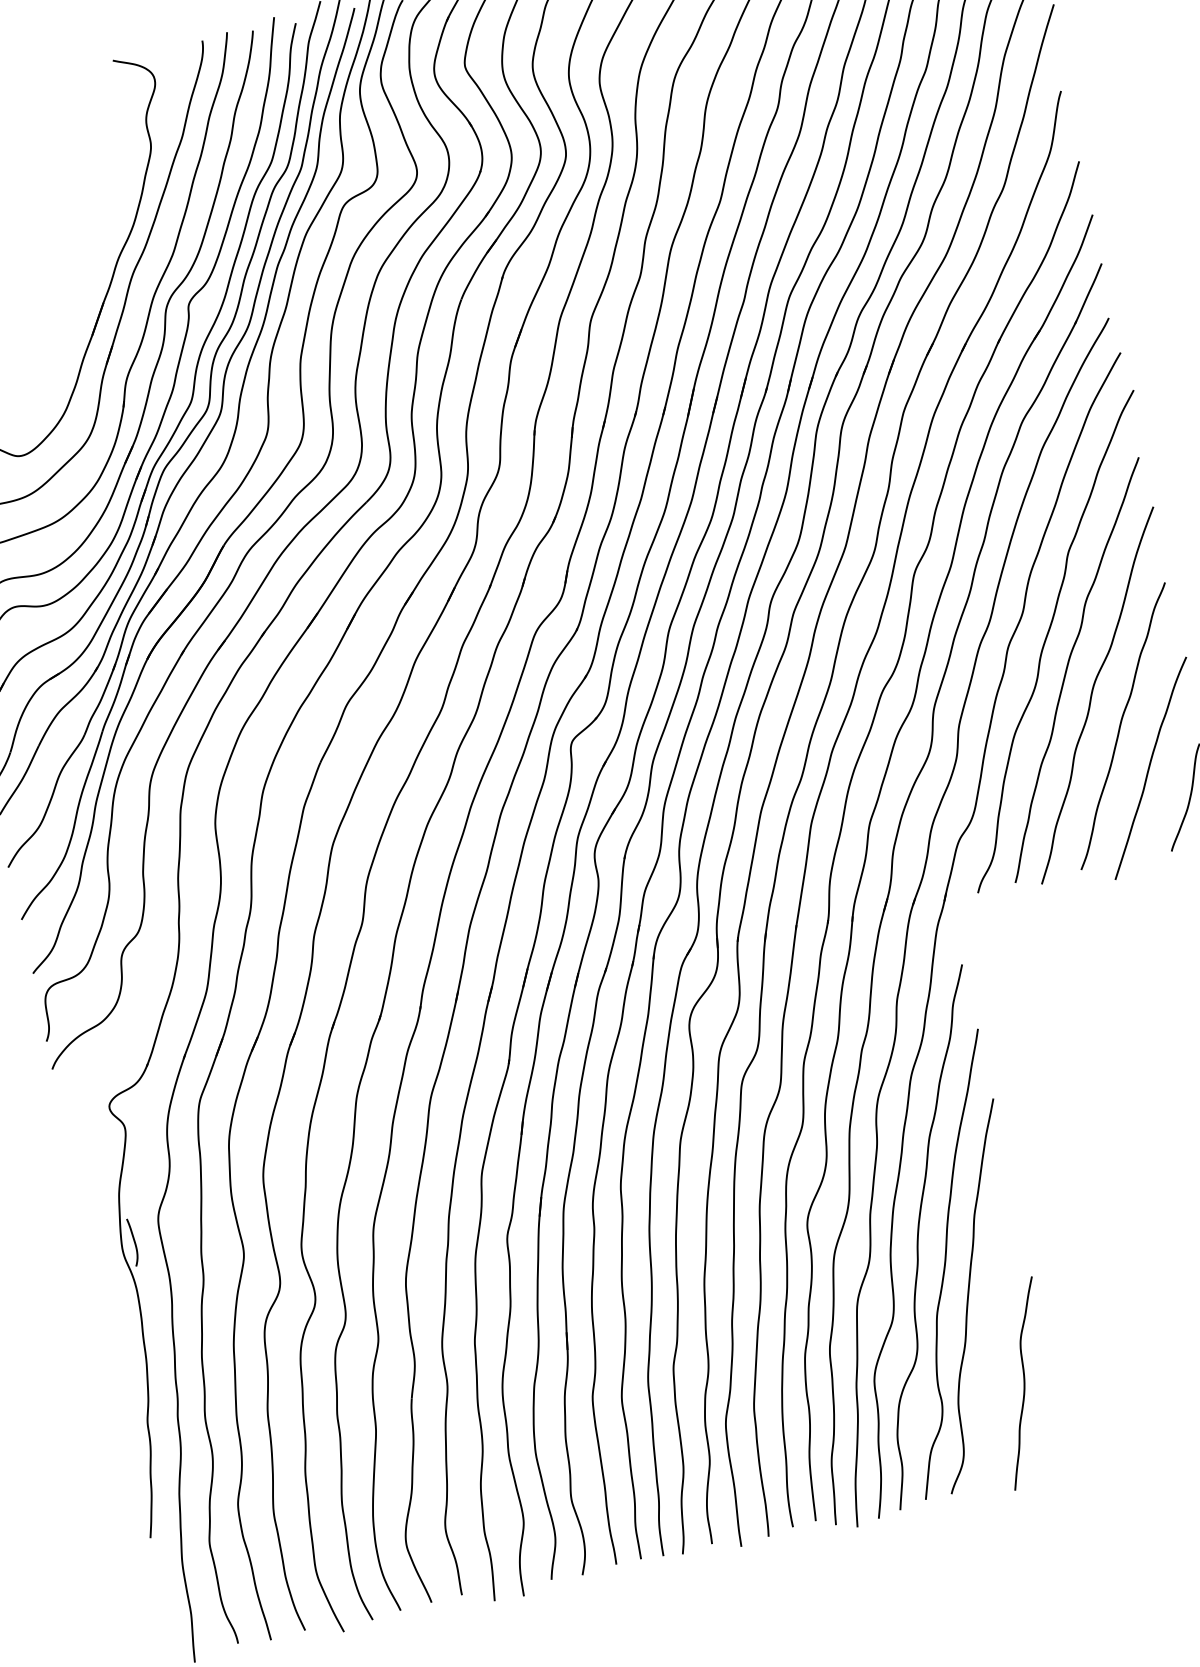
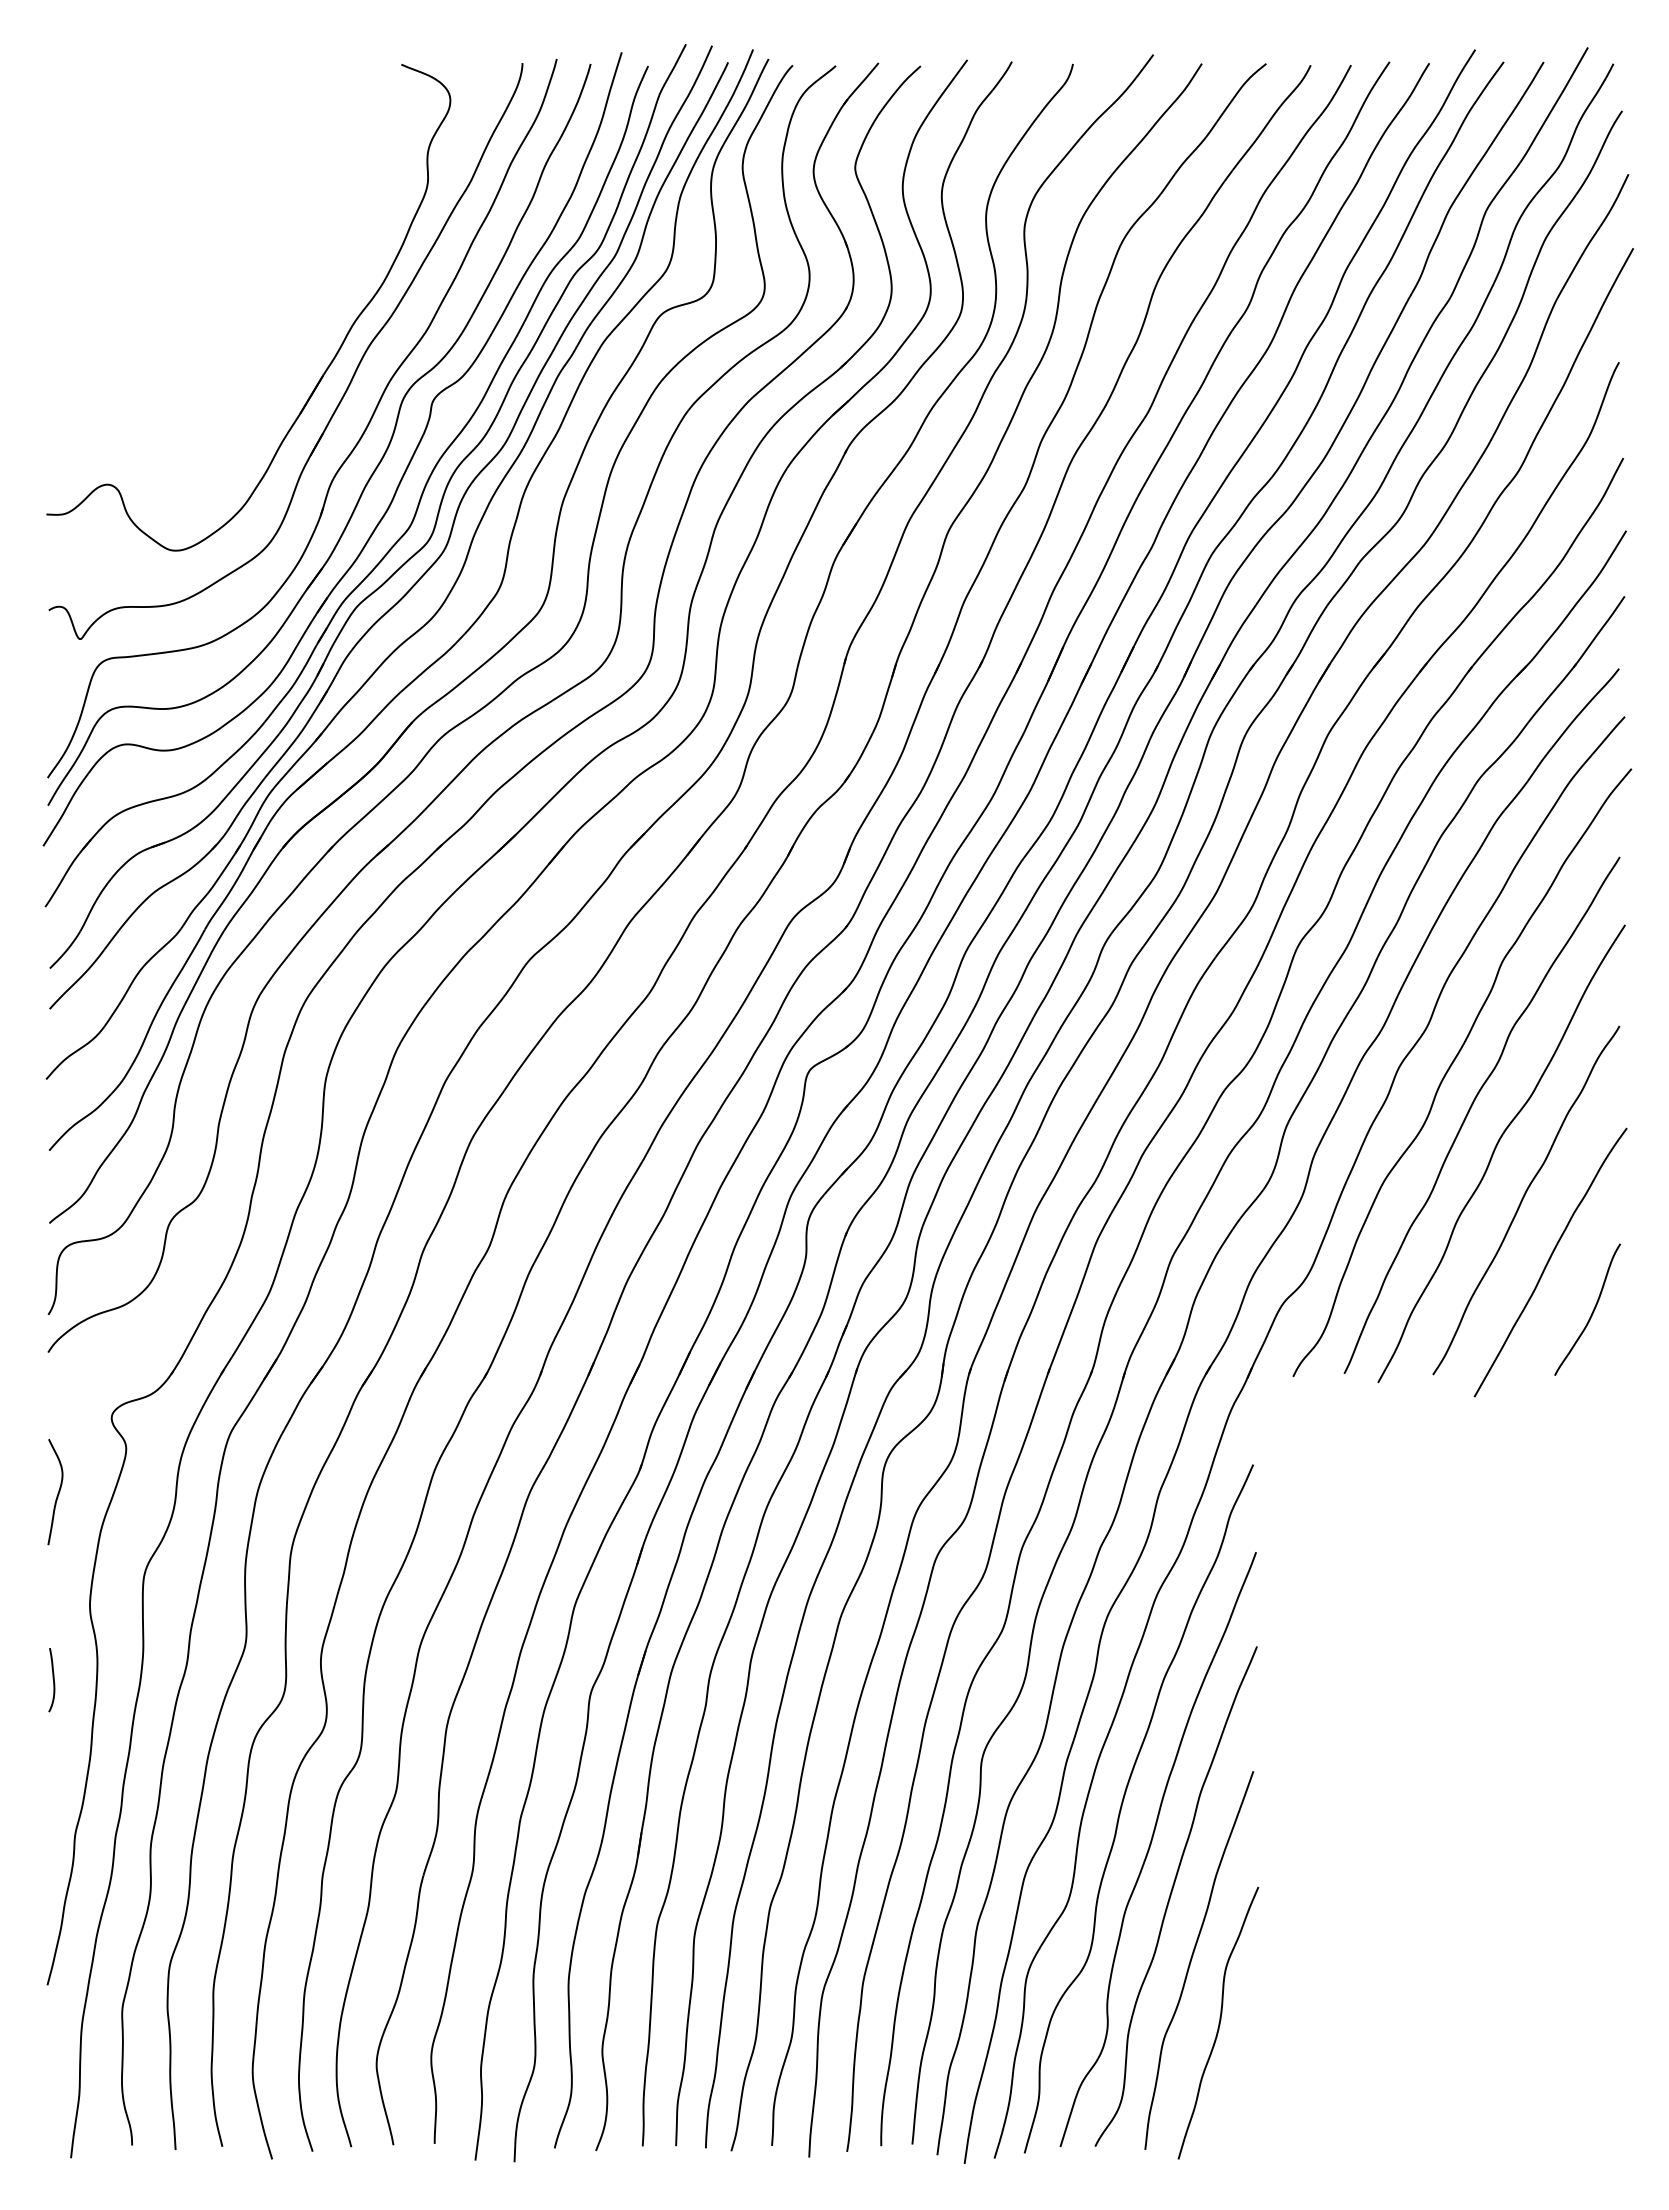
curve: (81, 1172) -> (57, 1493), added
curve: (134, 1242) -> (53, 1680), moved
curve: (994, 1340) -> (1192, 1959), added

